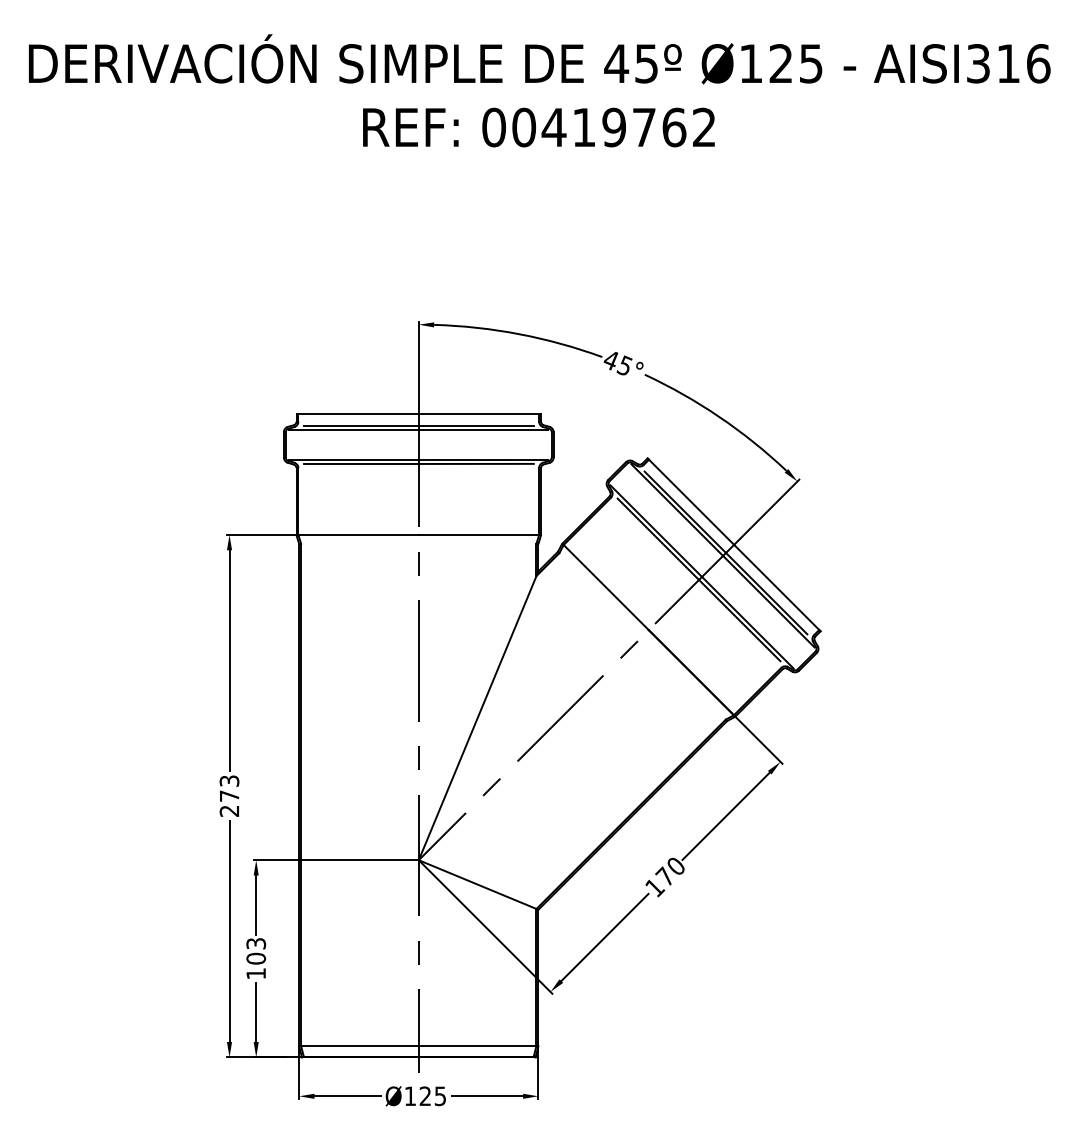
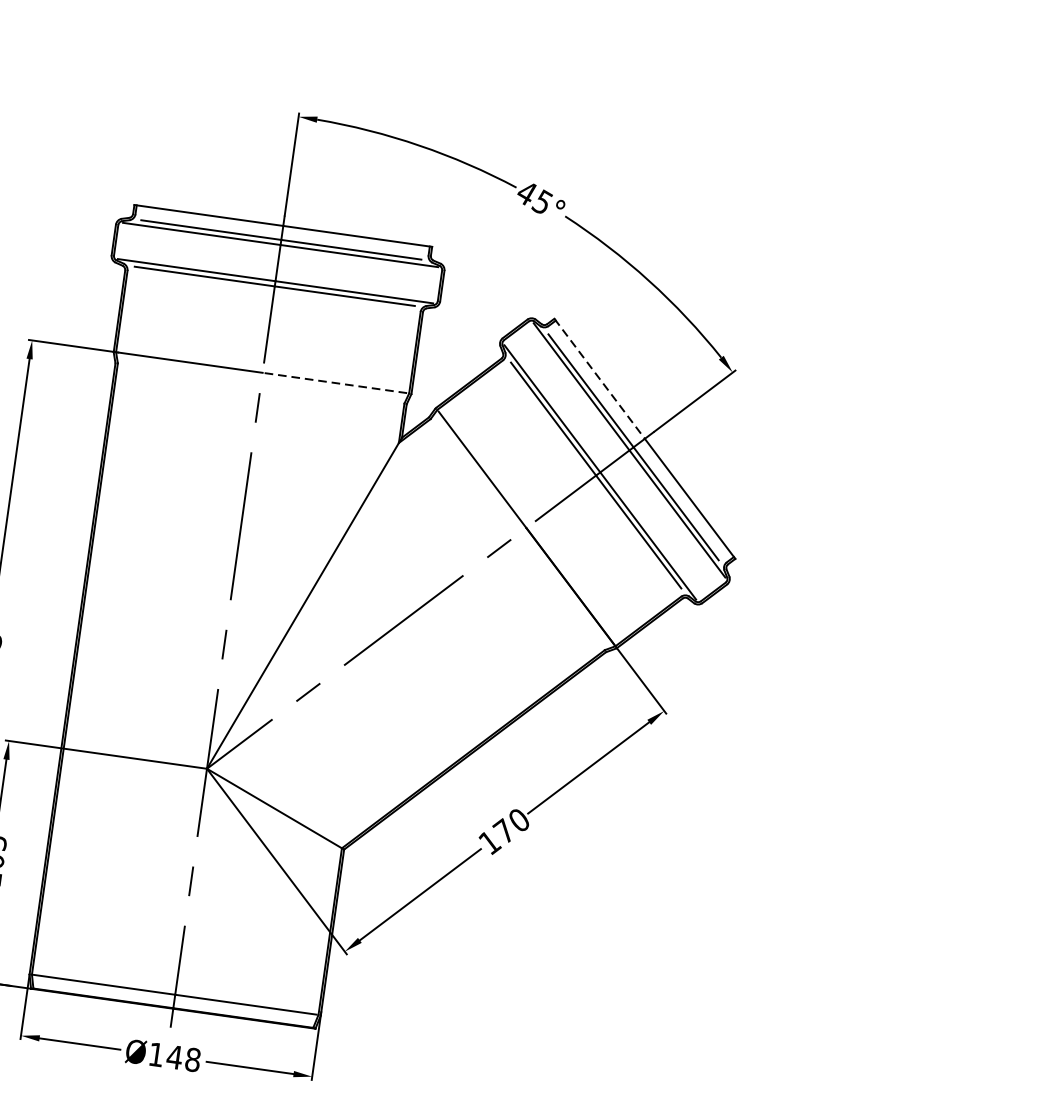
line: (691, 501) -> (600, 378), solid -> dashed
line: (477, 534) -> (334, 382), solid -> dashed
text: (432, 1096) -> (183, 1058), Ø125 -> Ø148

